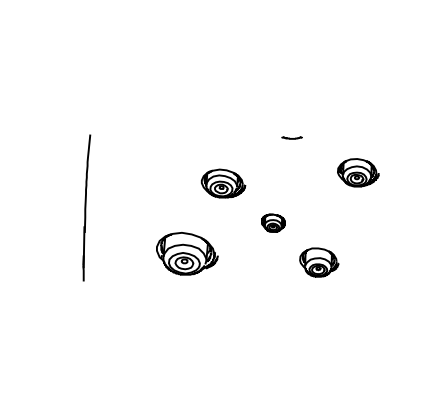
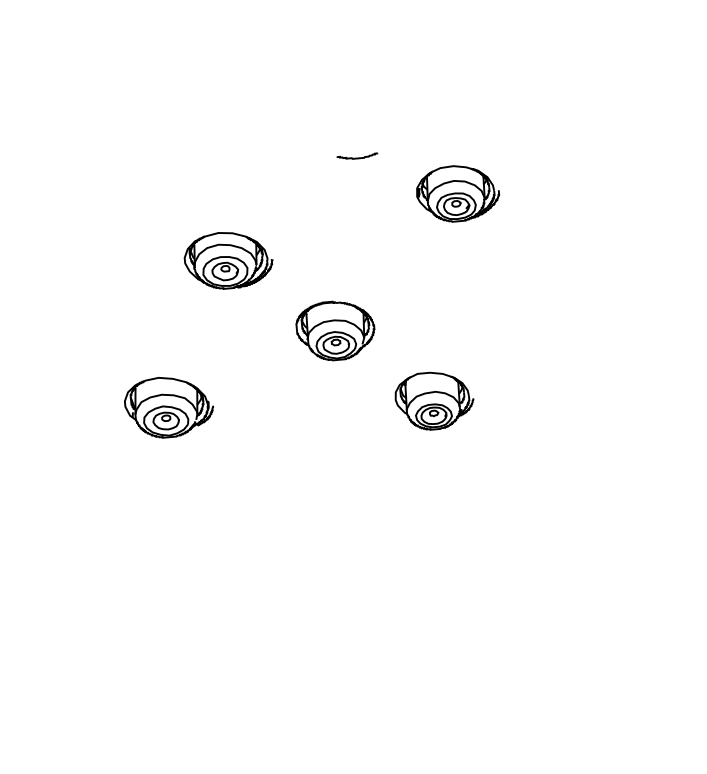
part: (358, 172) -> (458, 192), moved
part: (273, 222) -> (335, 329), size x1.67
part: (187, 253) -> (169, 406), size x0.71

